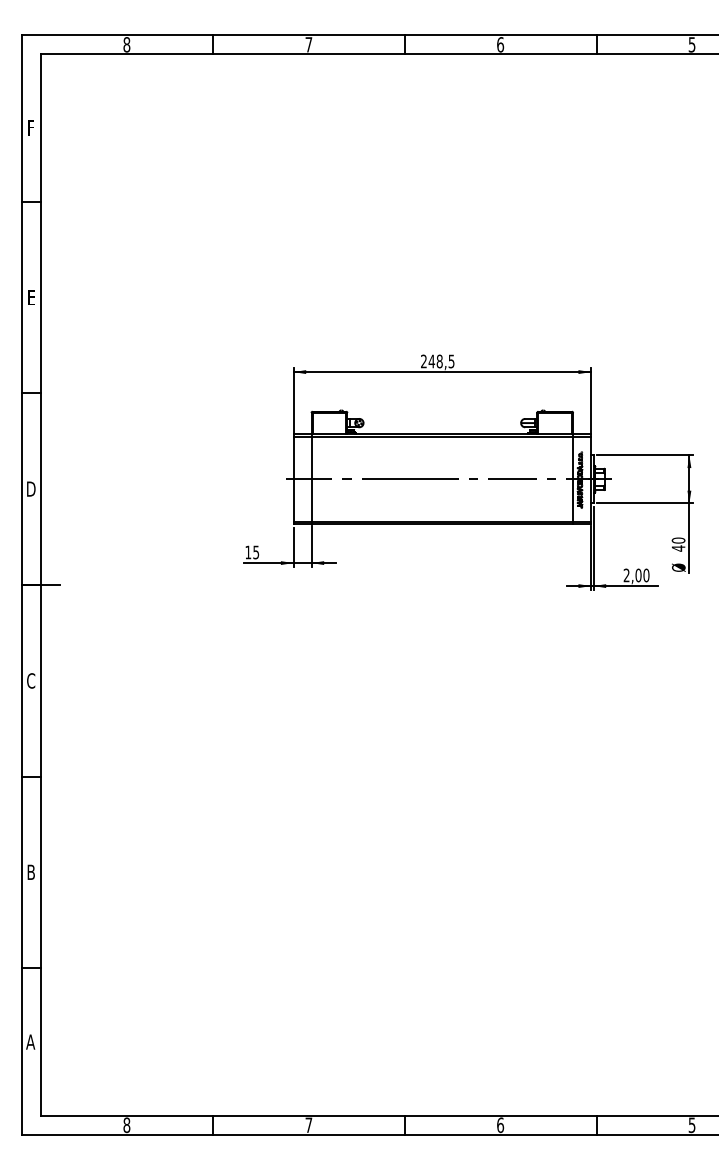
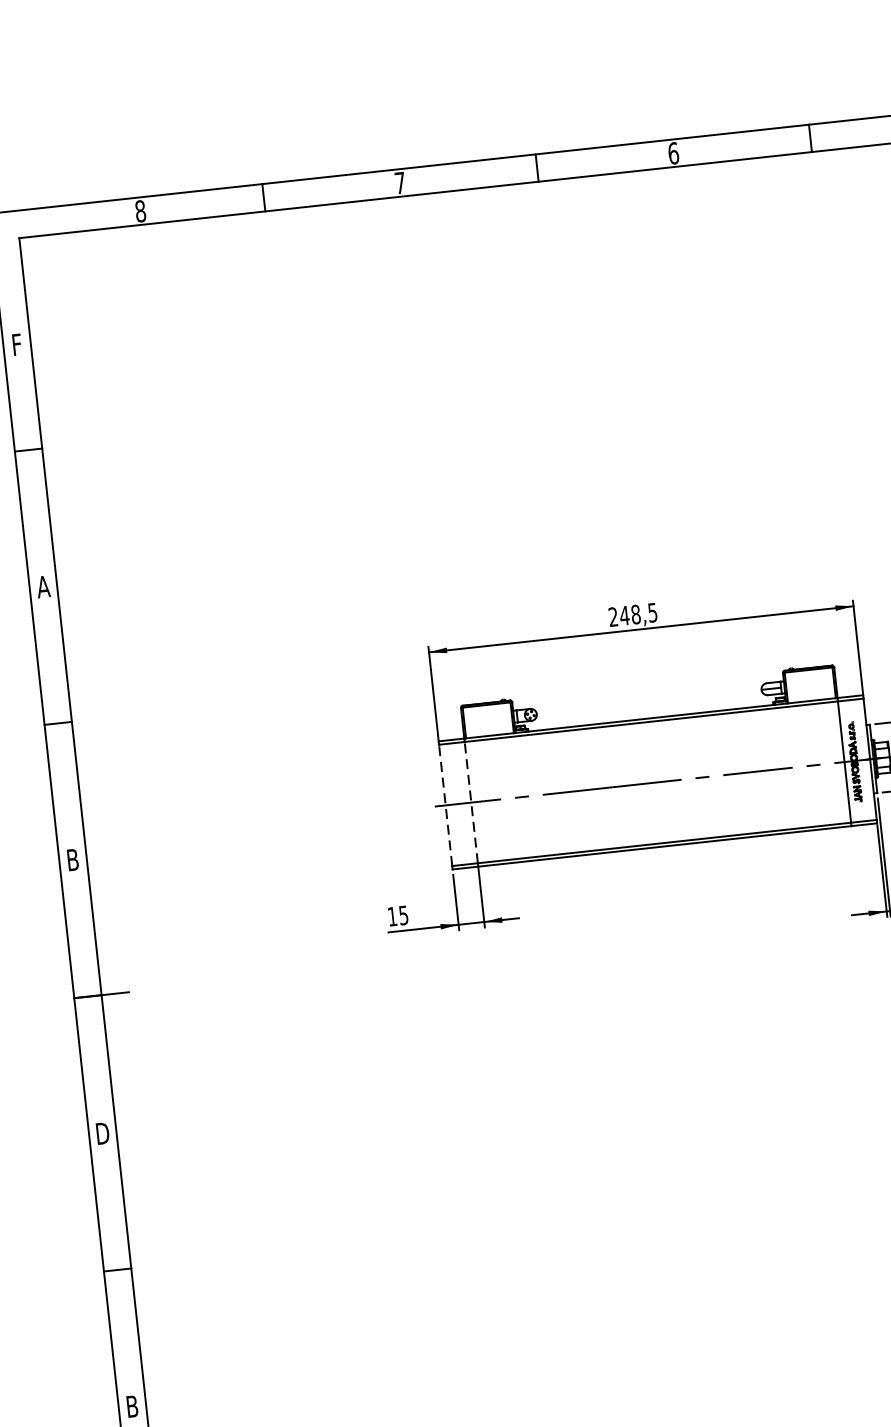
text: (30, 297) -> (42, 586), E -> A
line: (293, 479) -> (445, 805), solid -> dashed
line: (311, 479) -> (471, 802), solid -> dashed
text: (31, 488) -> (73, 859), D -> B
text: (31, 680) -> (103, 1132), C -> D

